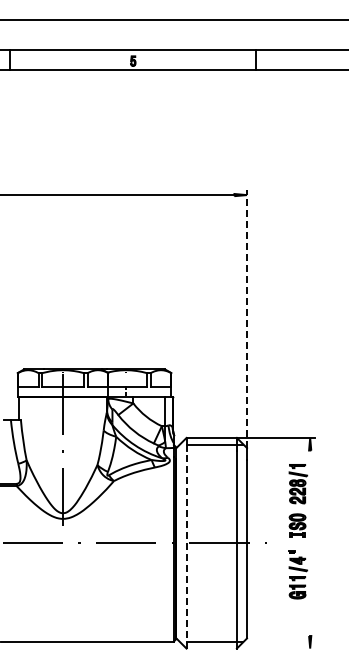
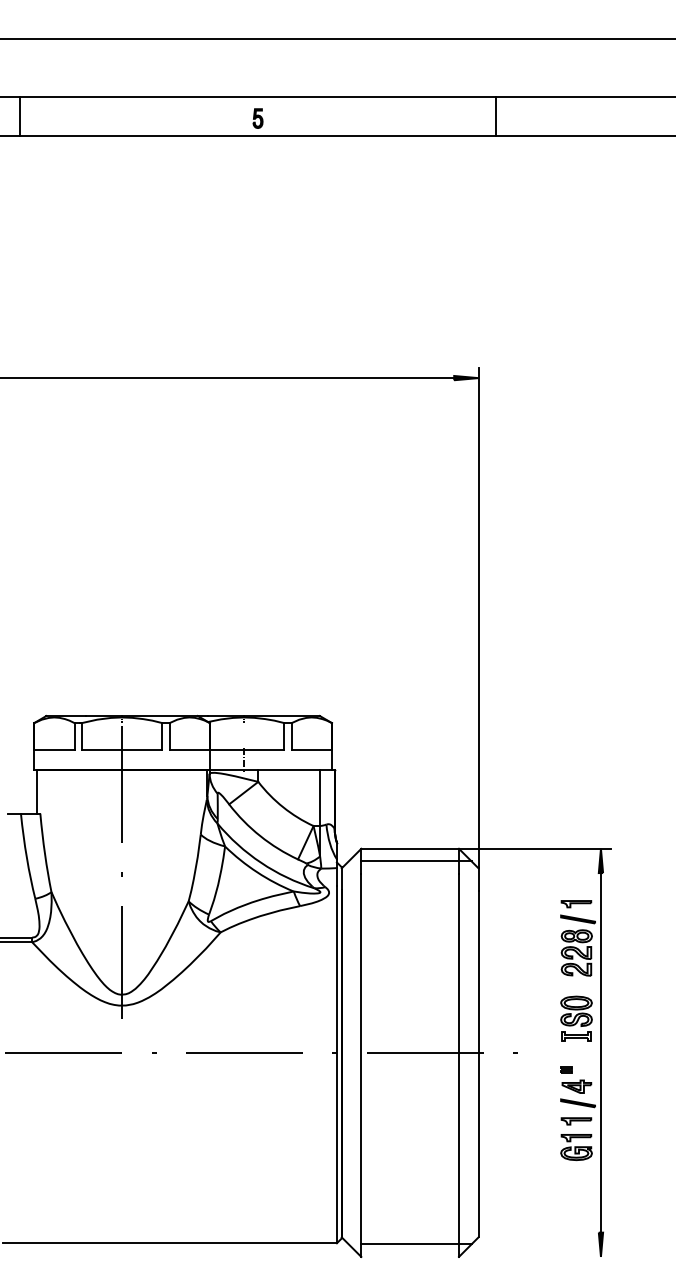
line: (247, 319) -> (479, 619), dashed -> solid
line: (310, 543) -> (601, 1053), added
line: (186, 549) -> (361, 1064), dashed -> solid

